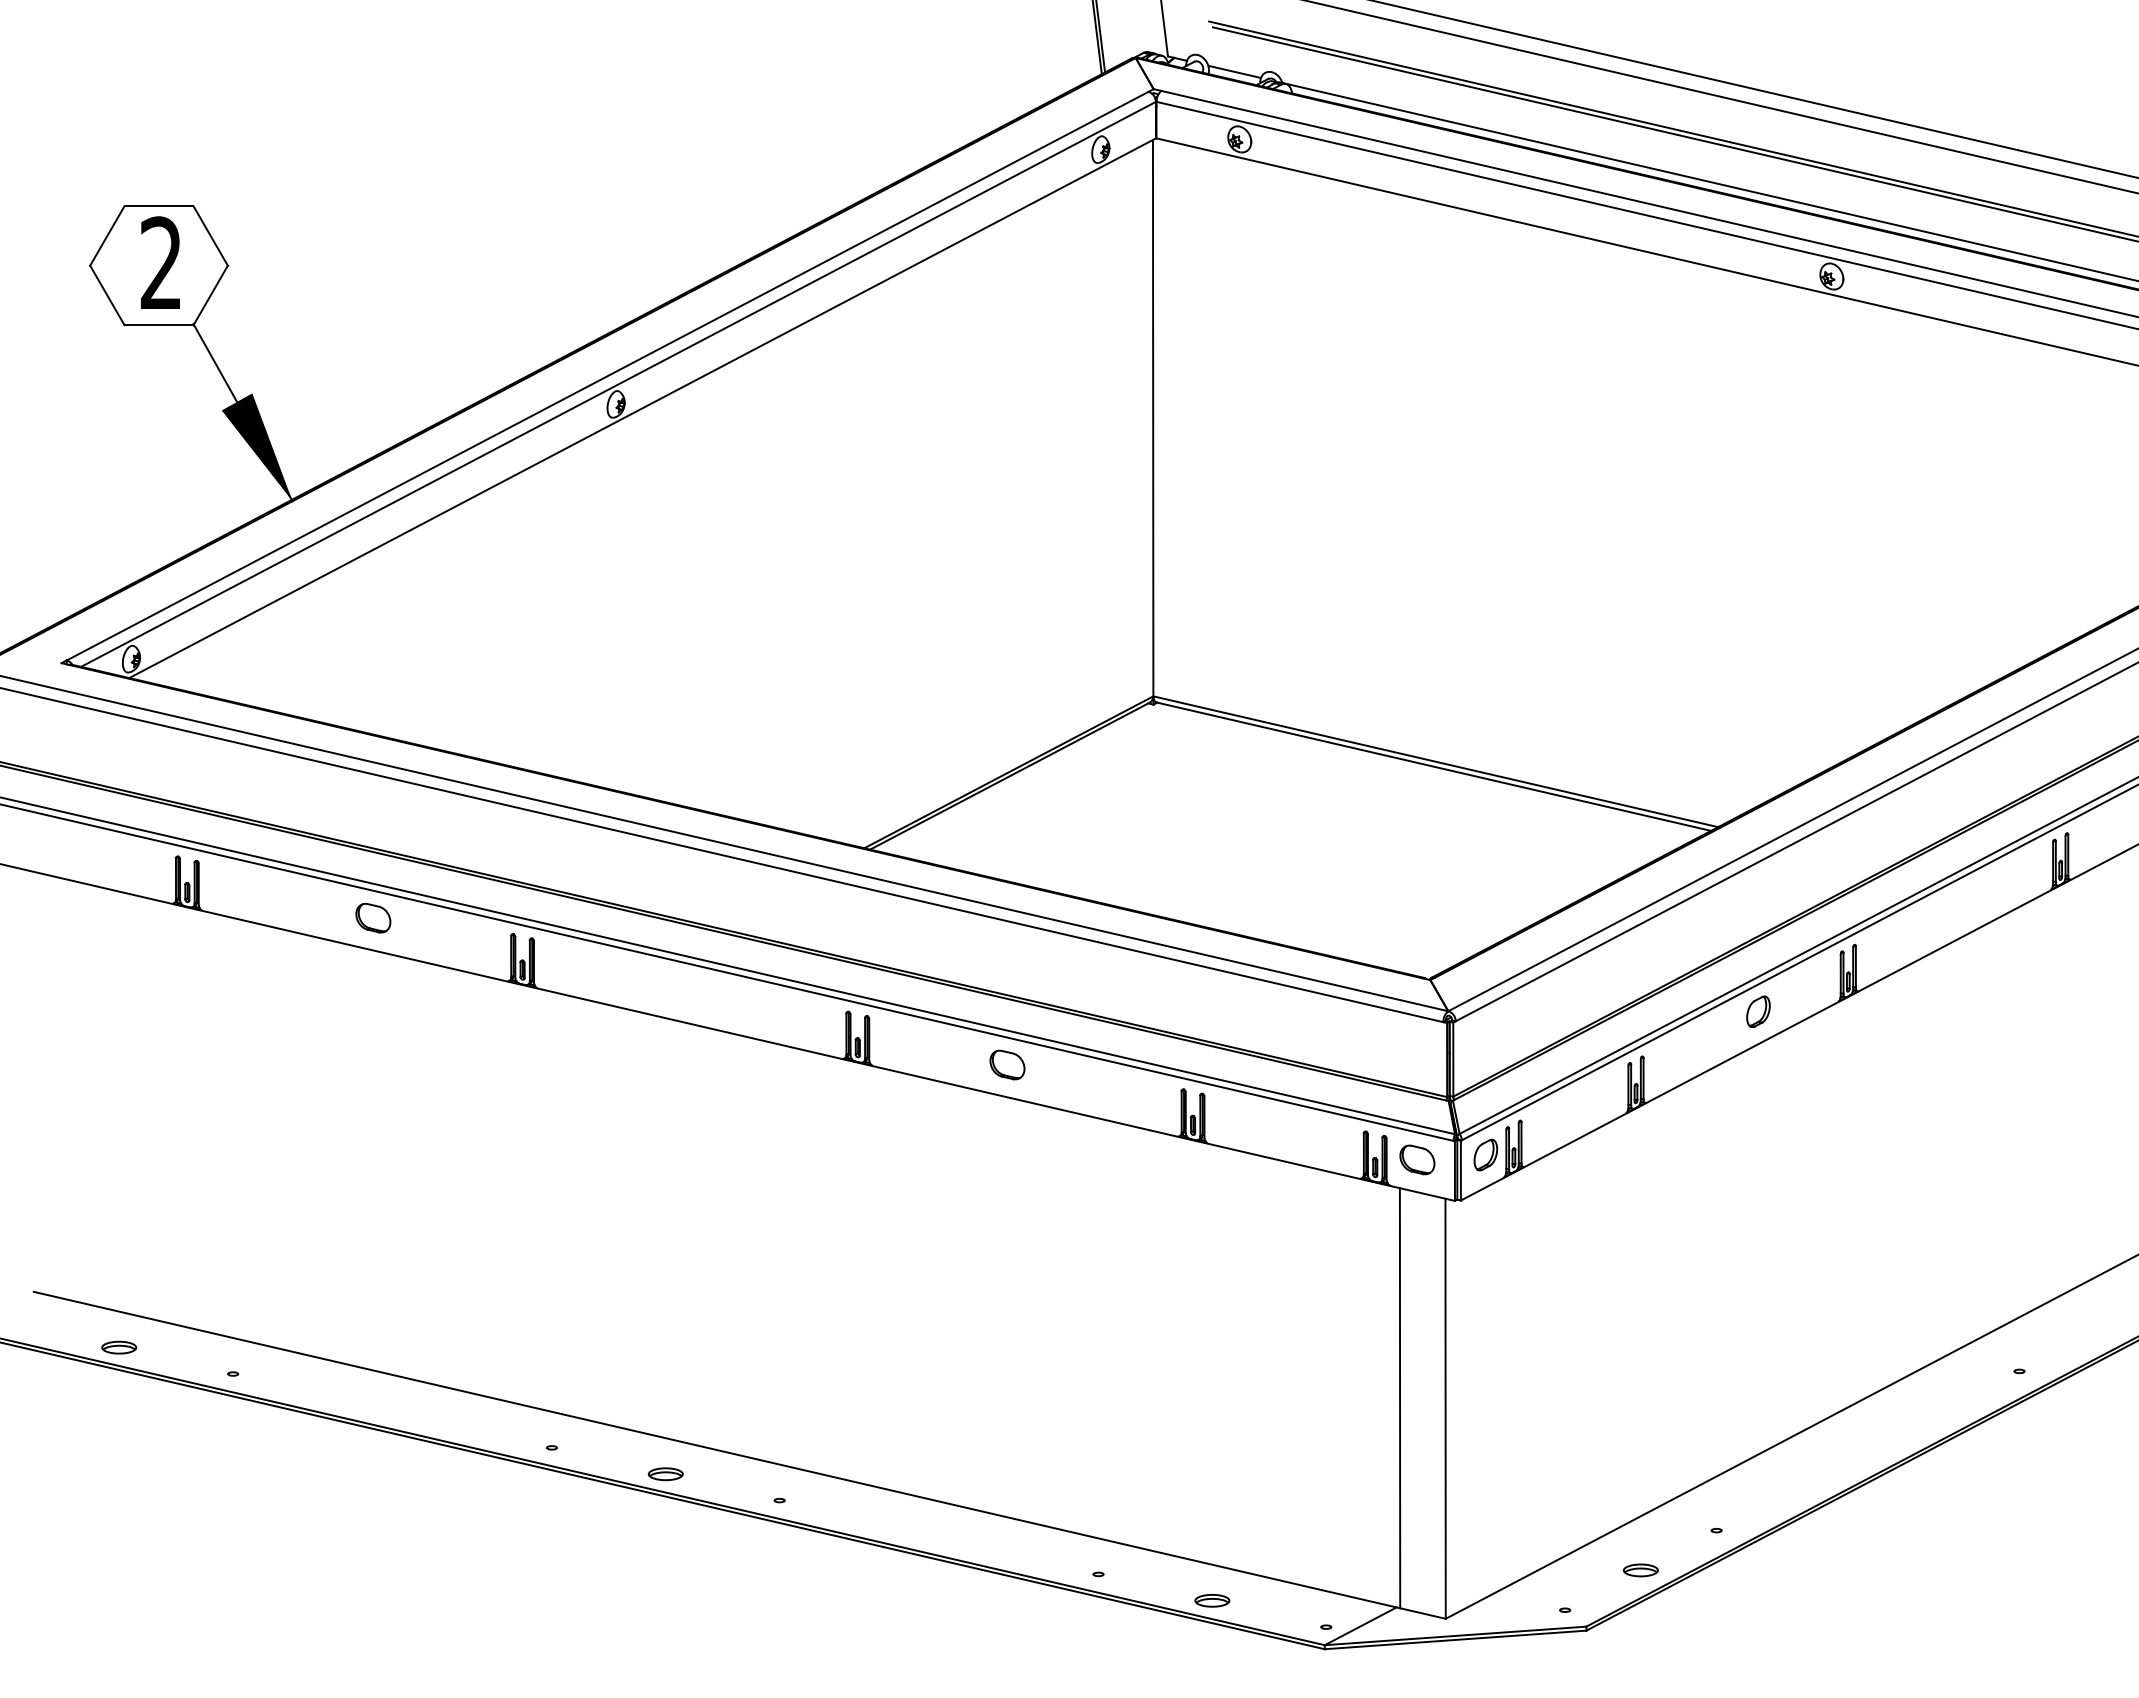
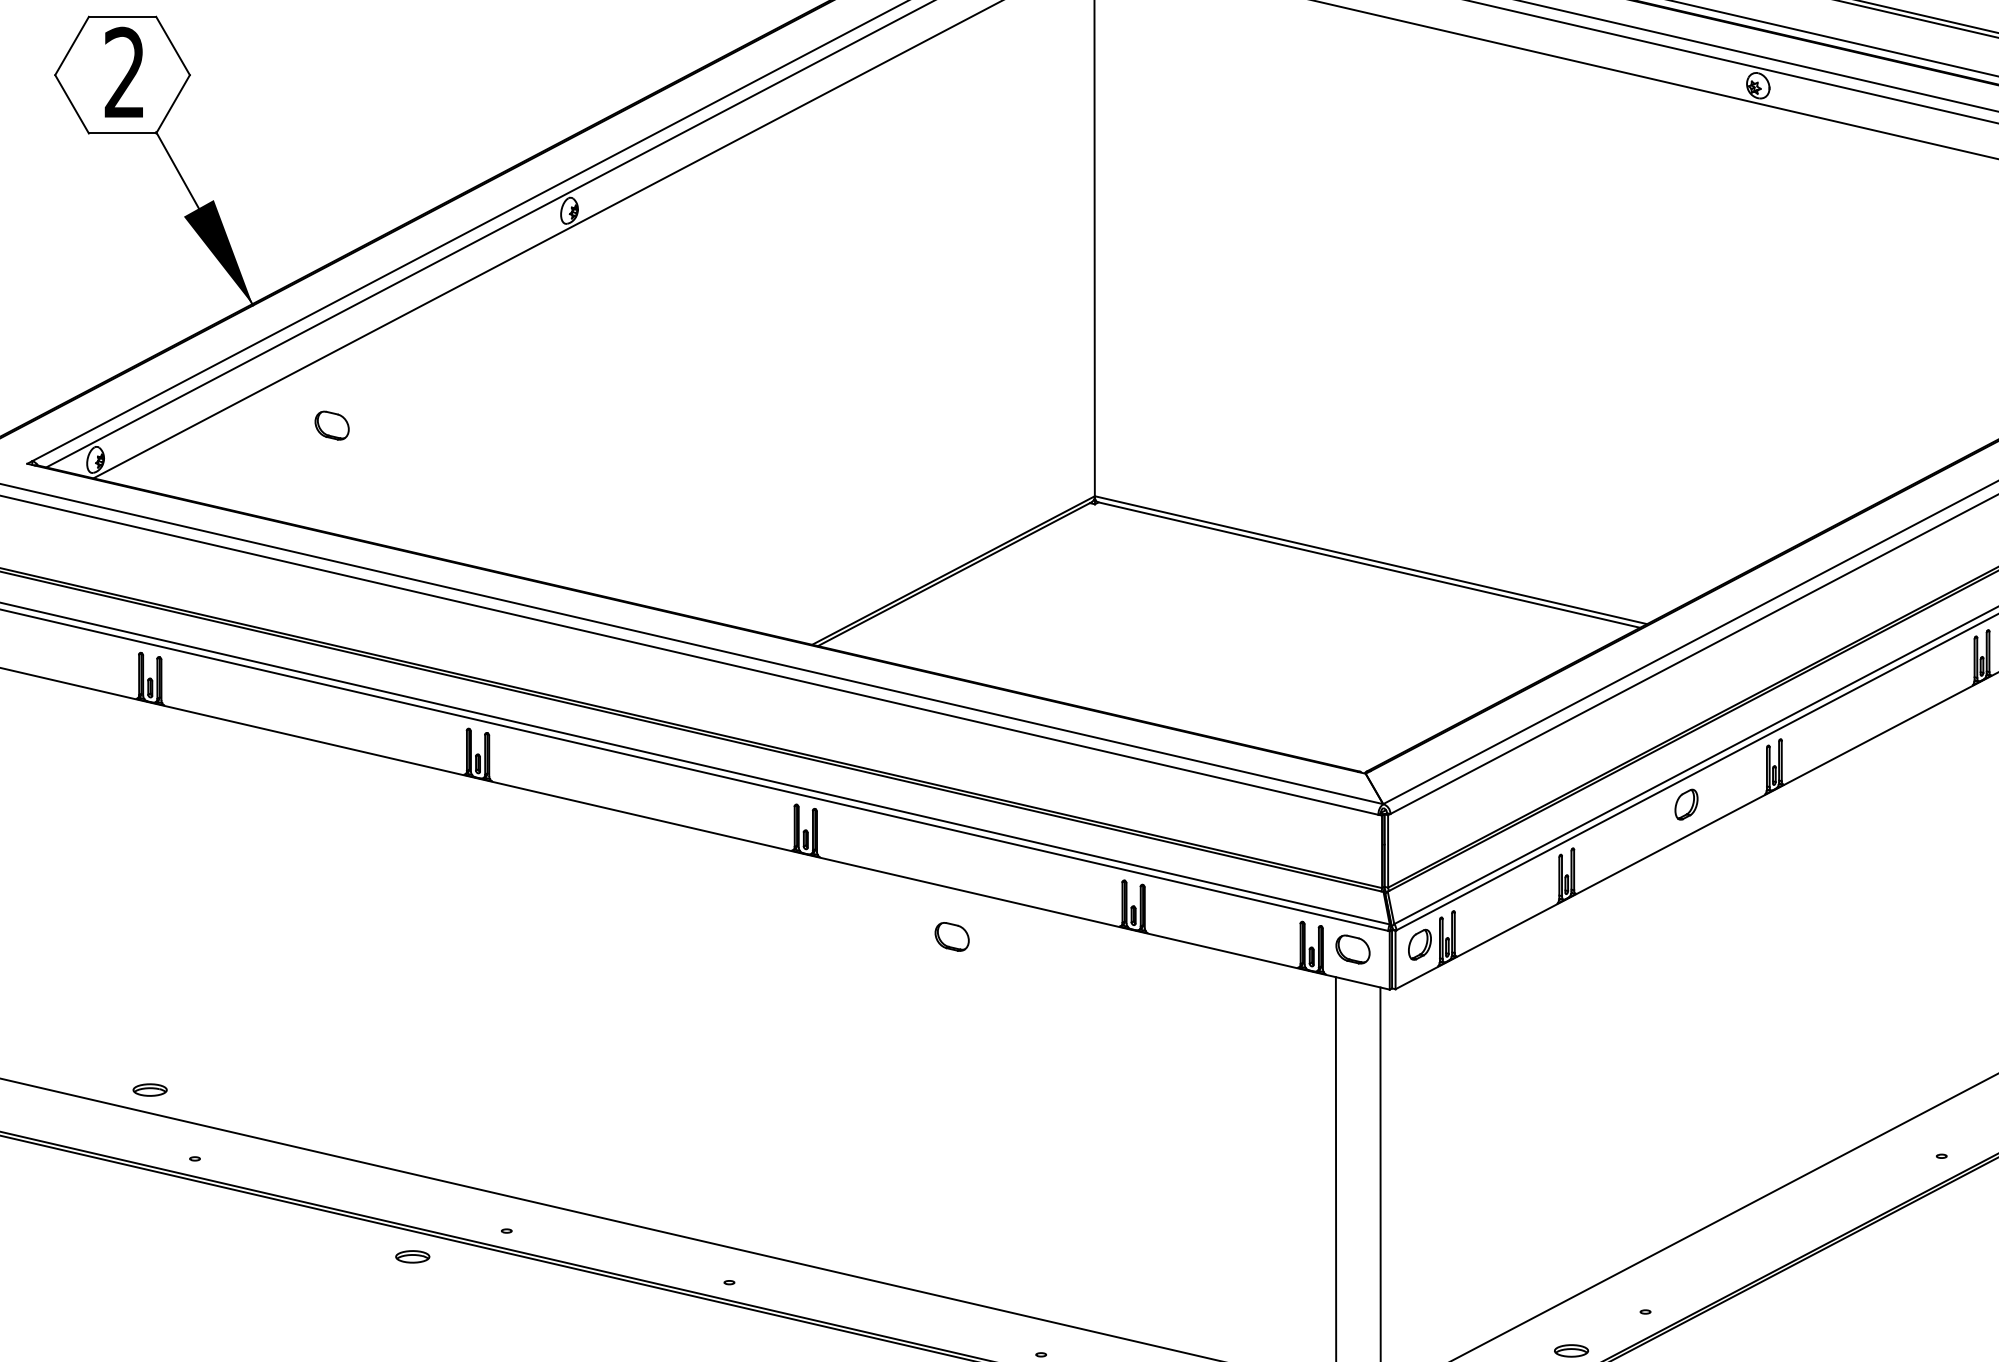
part: (373, 918) -> (332, 425), moved
part: (1007, 1064) -> (952, 936), moved
part: (119, 1347) -> (150, 1089), moved
part: (665, 1474) -> (412, 1257), moved

